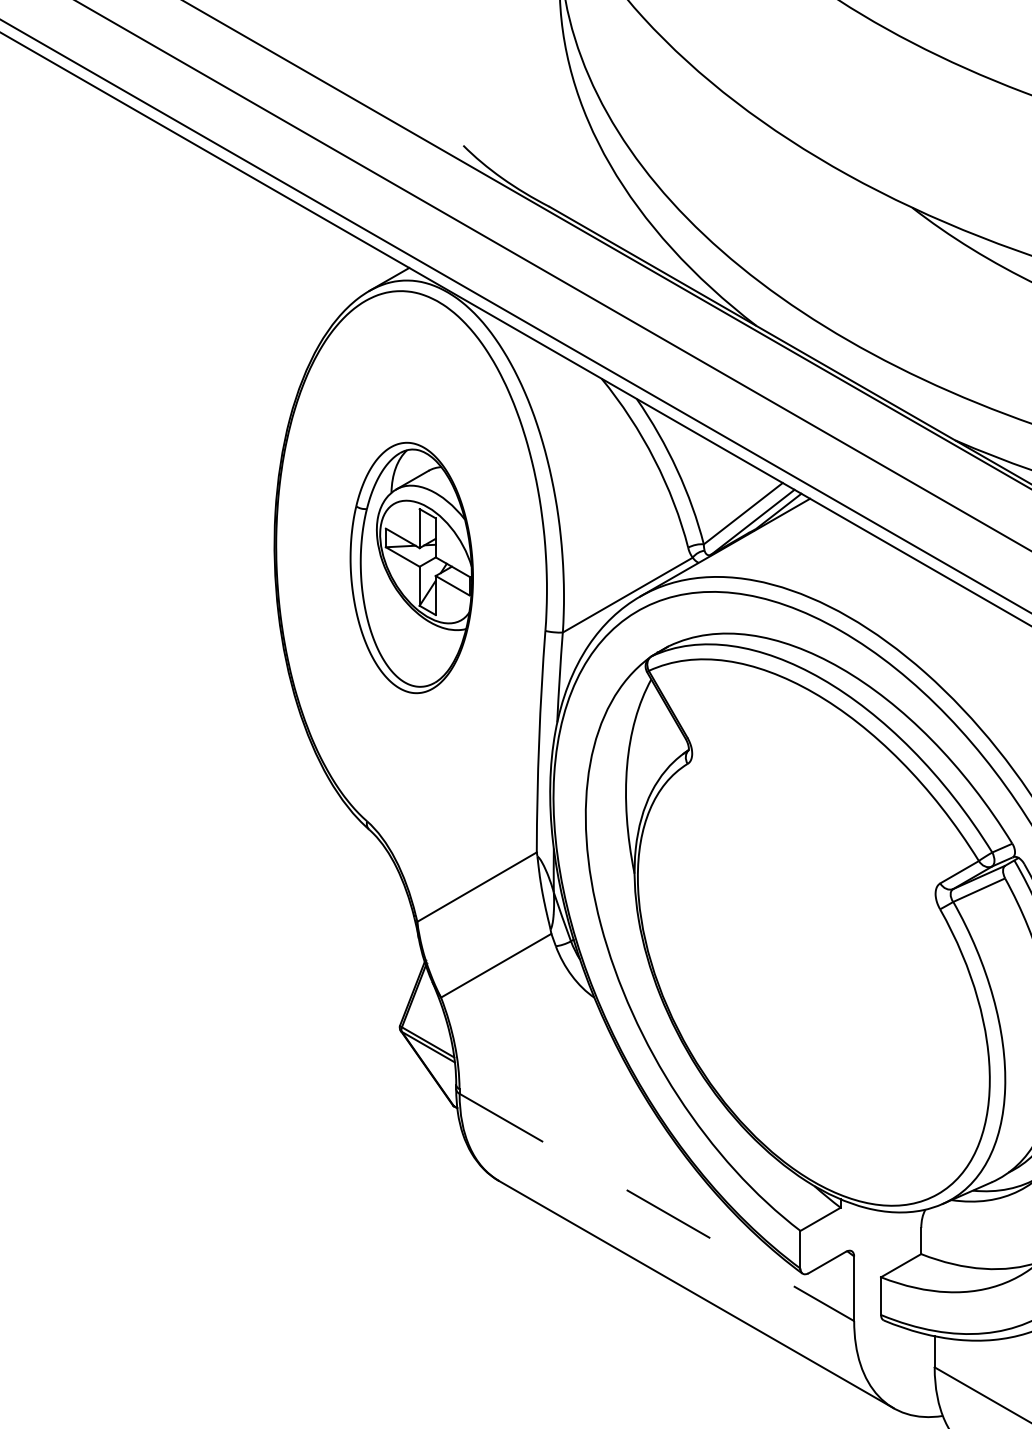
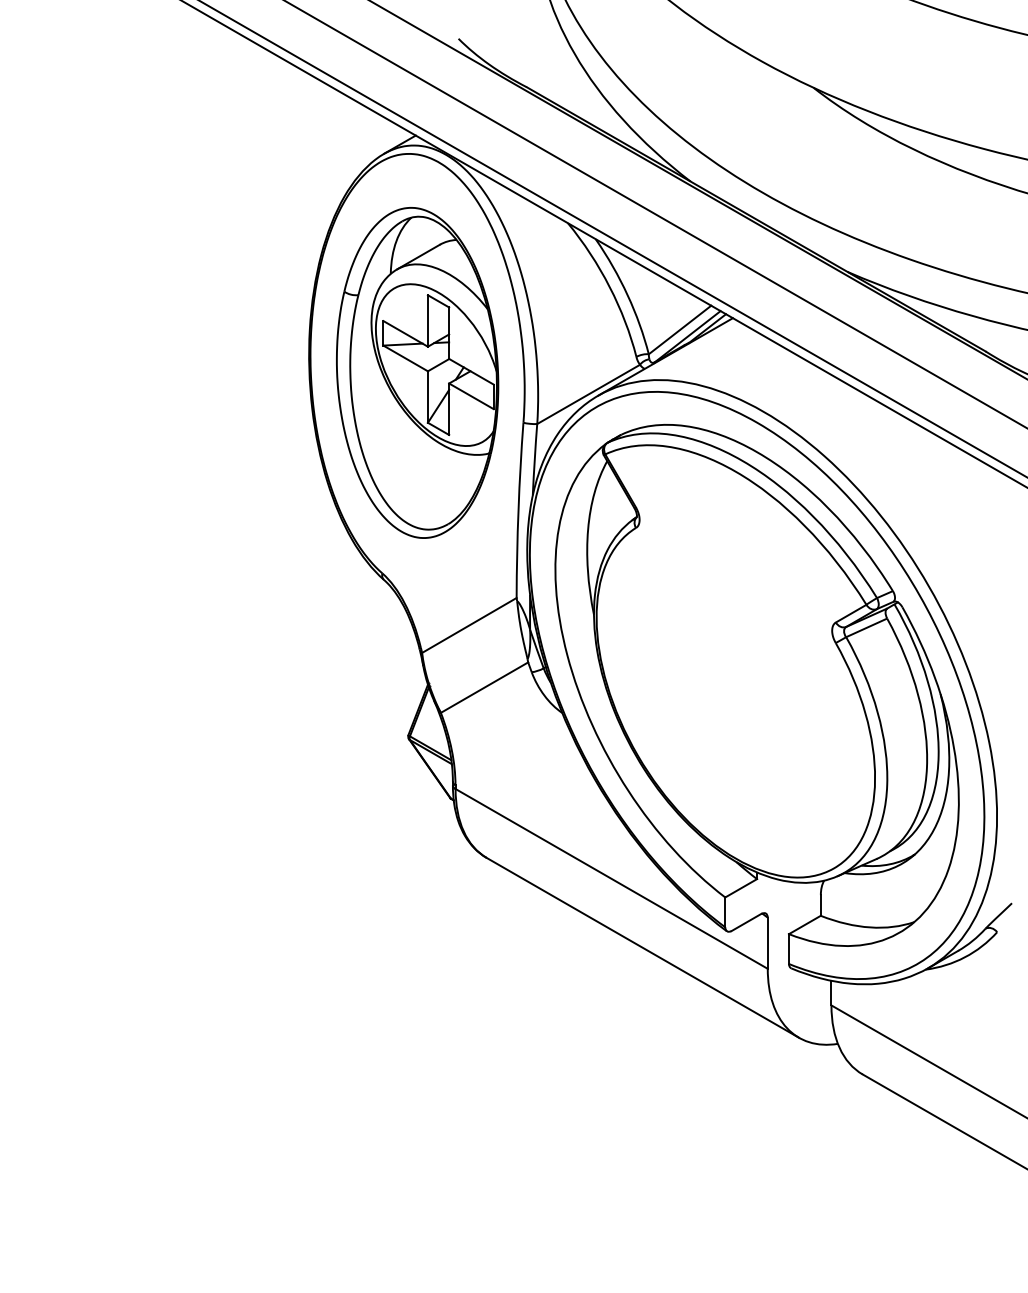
part: (411, 567) -> (417, 372), size x1.67
line: (657, 1208) -> (612, 879), dashed -> solid

